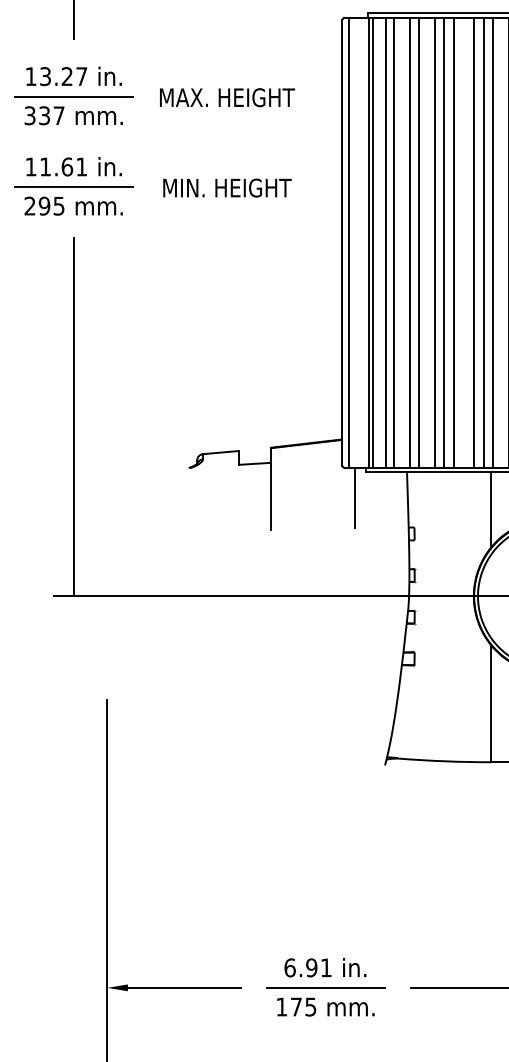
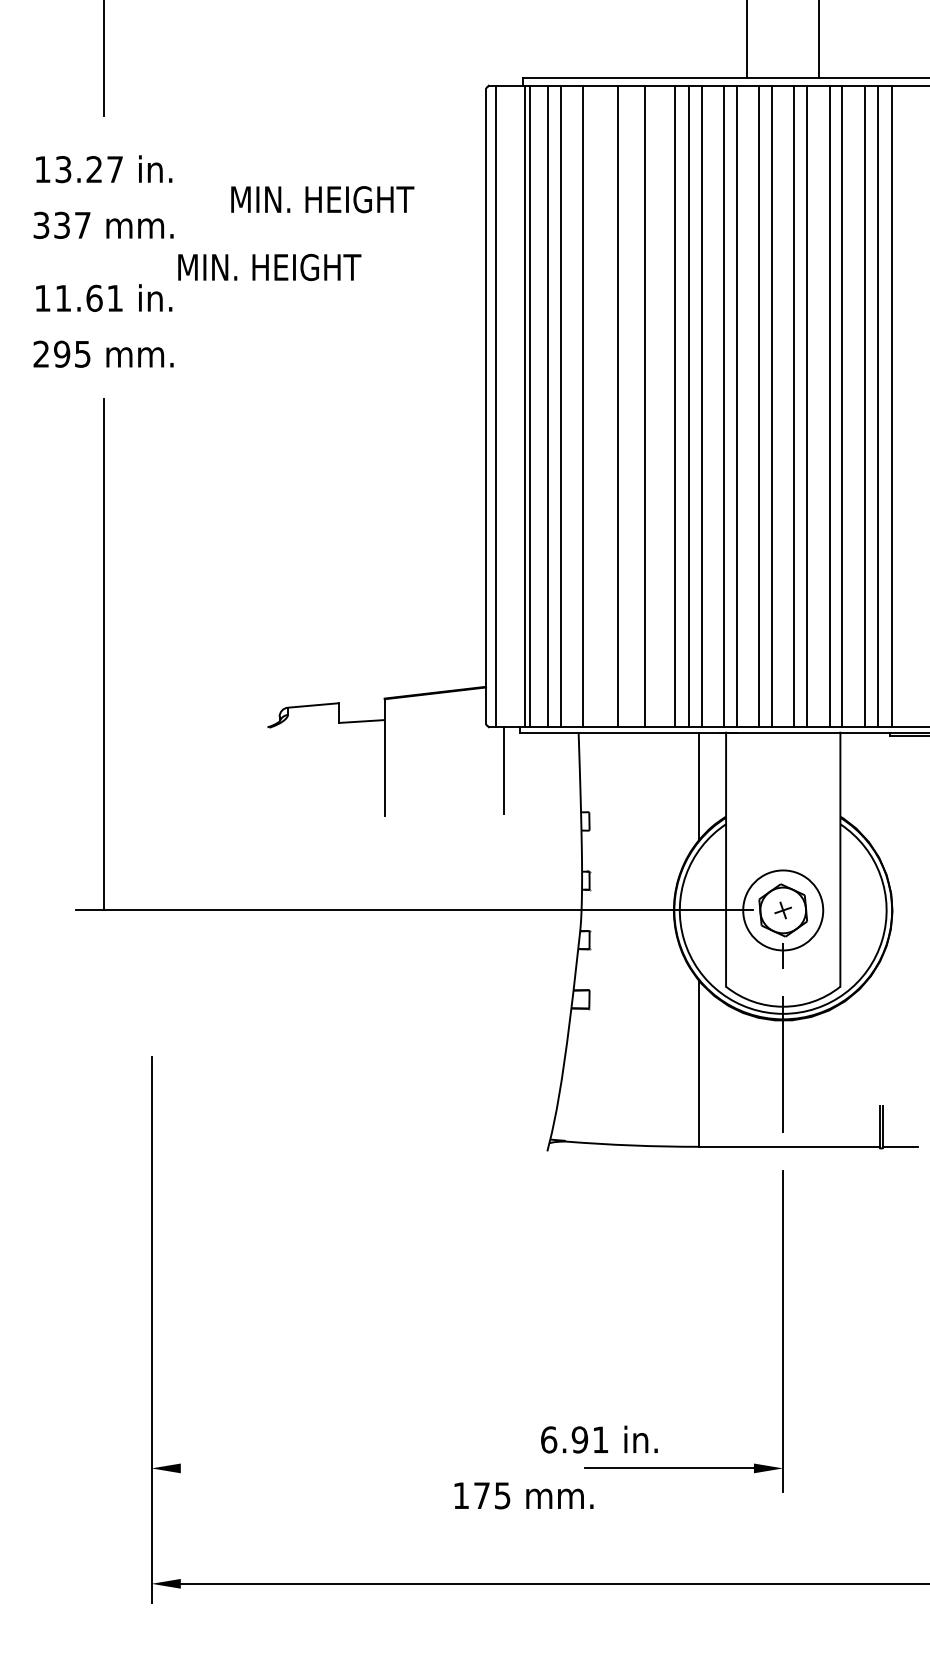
line: (73, 96) -> (103, 198), removed
text: (227, 97) -> (322, 199), MAX. HEIGHT -> MIN. HEIGHT
line: (73, 186) -> (103, 326), removed
text: (227, 188) -> (269, 267), moved
line: (418, 242) -> (595, 406), removed
line: (444, 242) -> (631, 406), removed
text: (325, 967) -> (599, 1439), moved
line: (183, 987) -> (260, 1468), removed
line: (325, 987) -> (462, 1468), removed
text: (325, 1006) -> (523, 1495), moved

